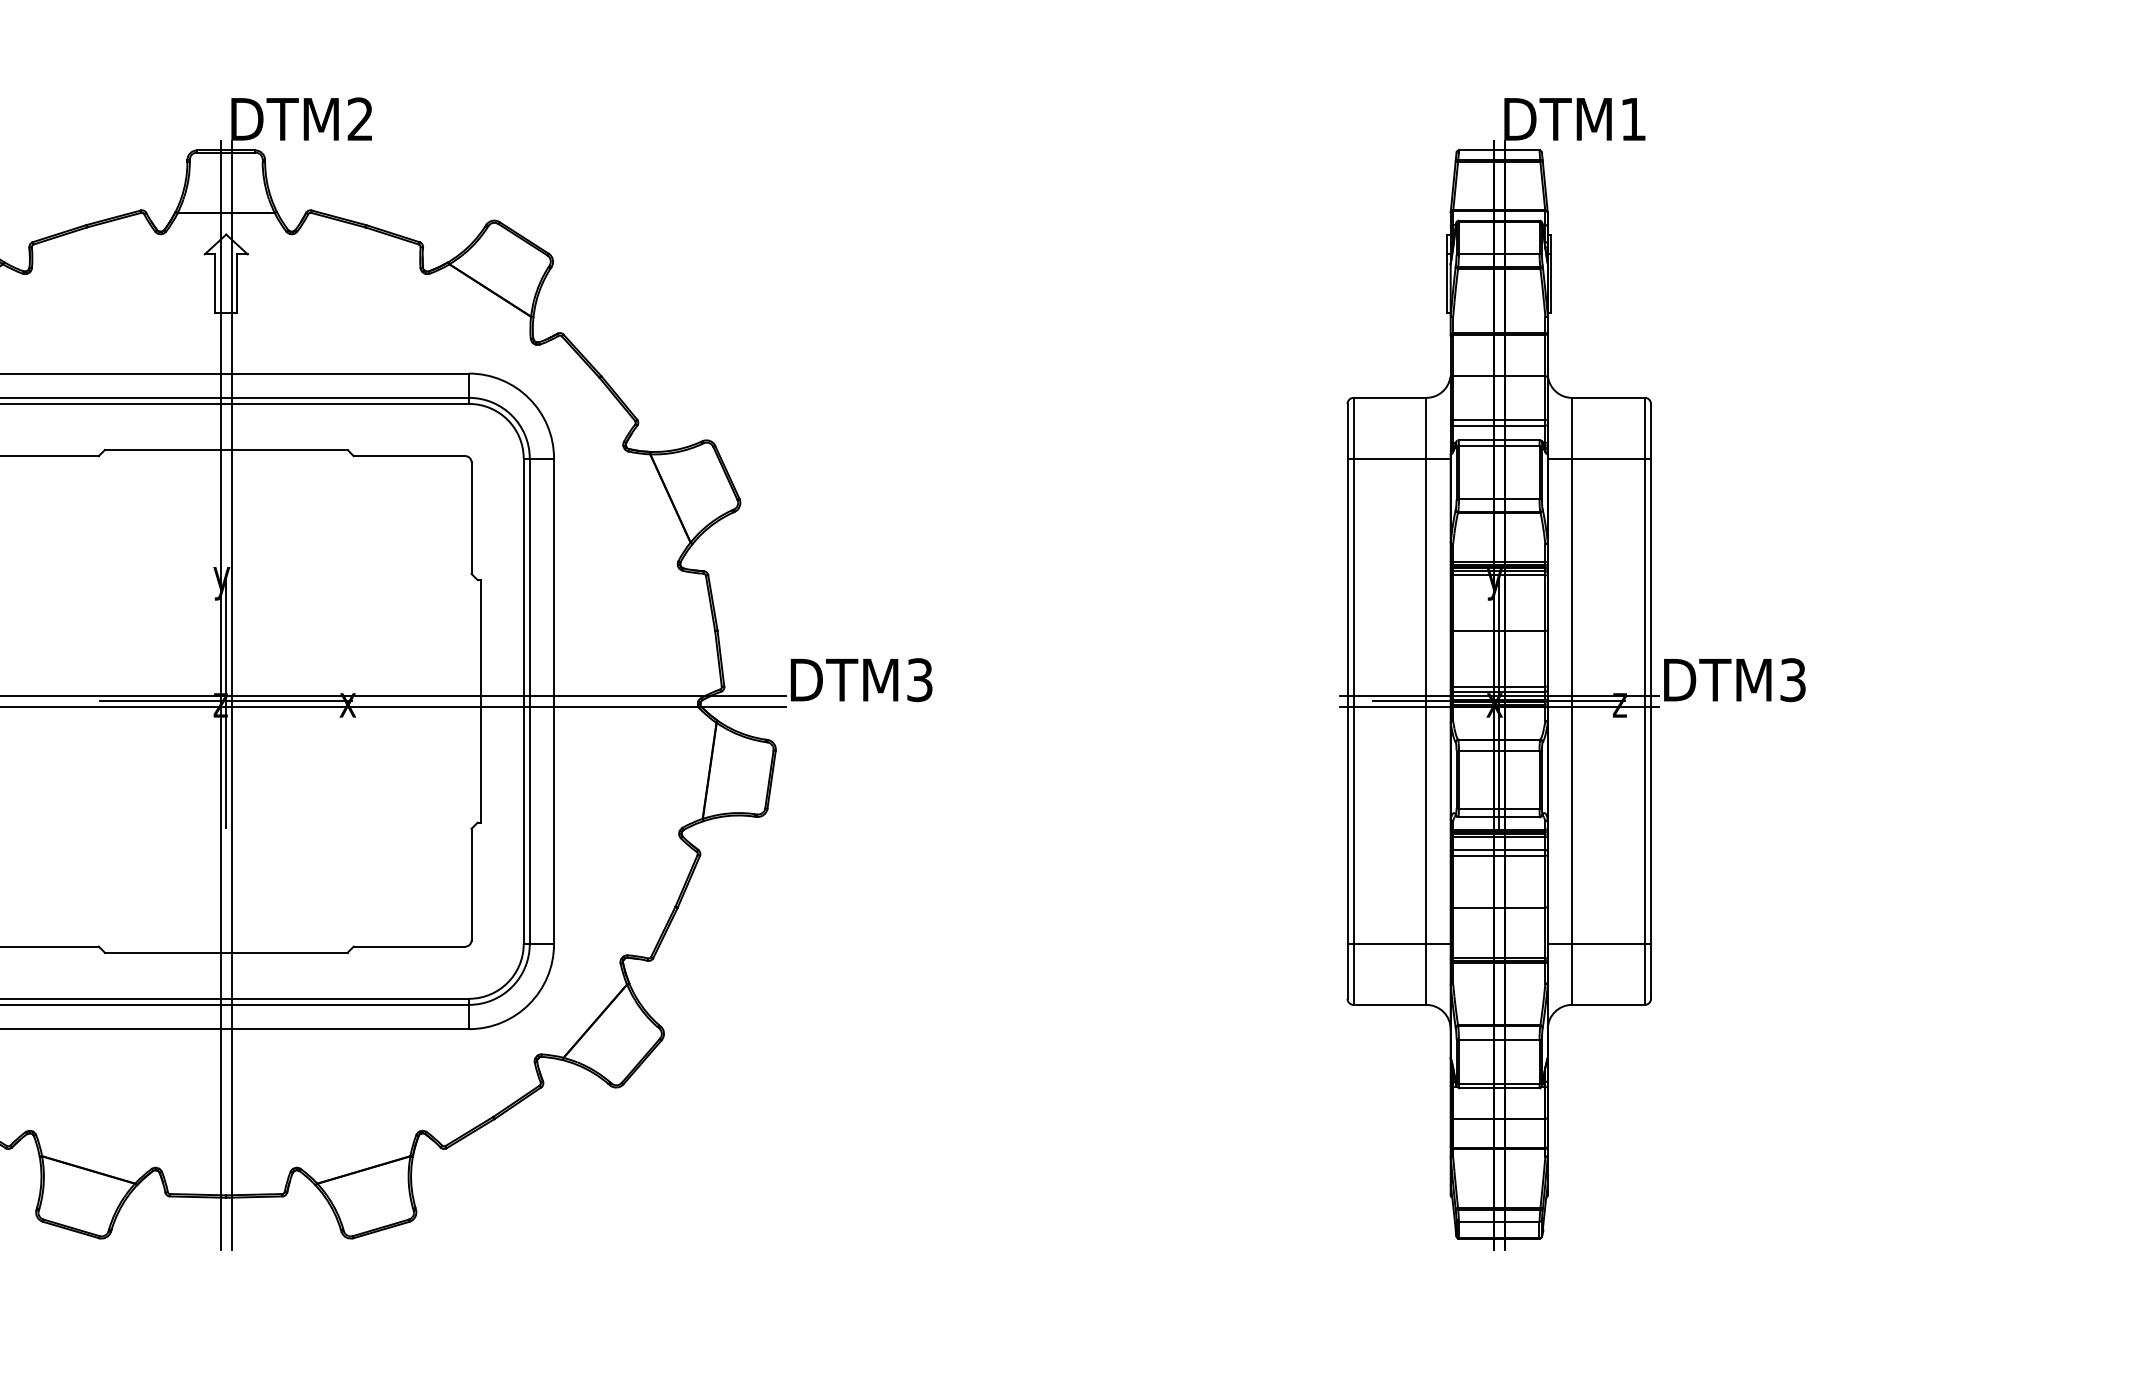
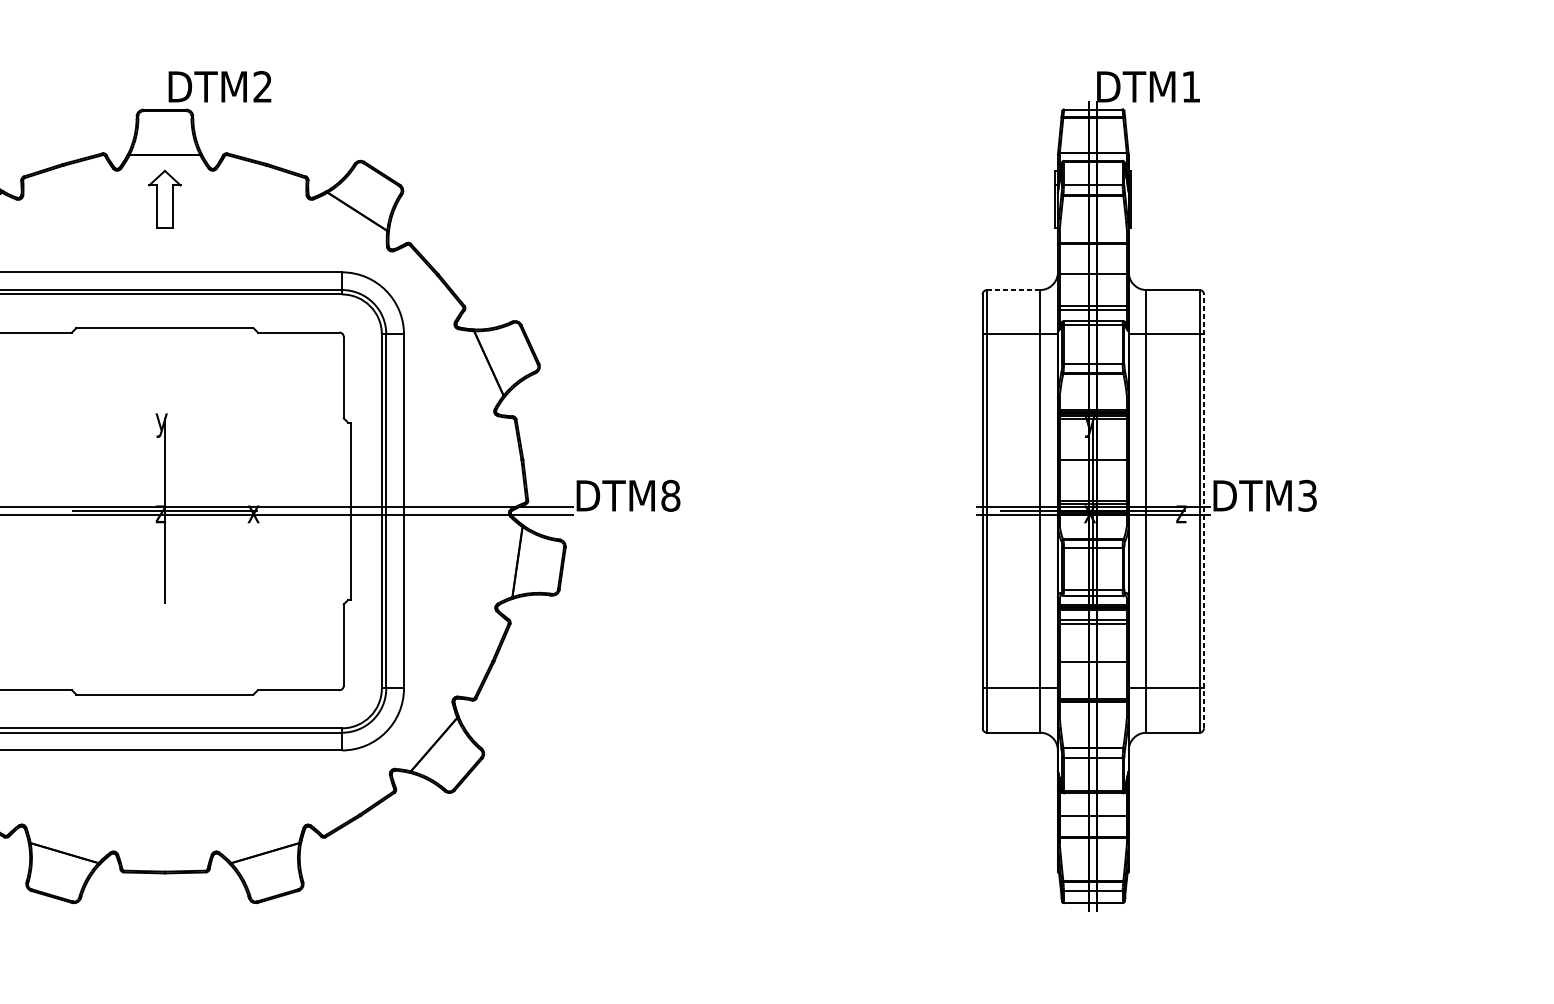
line: (1389, 397) -> (1013, 289), solid -> dashed
text: (920, 680) -> (671, 496), DTM3 -> DTM8
line: (220, 694) -> (160, 506), removed
line: (231, 694) -> (168, 506), removed
line: (1651, 700) -> (1204, 510), solid -> dashed

